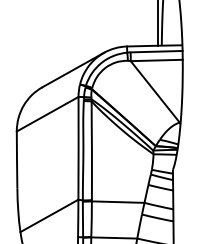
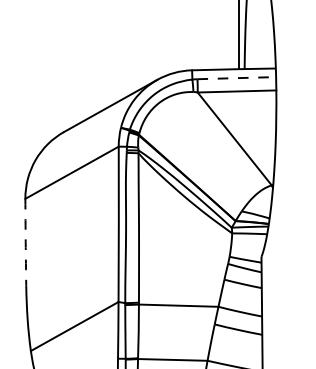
line: (157, 51) -> (238, 77), solid -> dashed
arc: (17, 160) -> (26, 242), solid -> dashed

